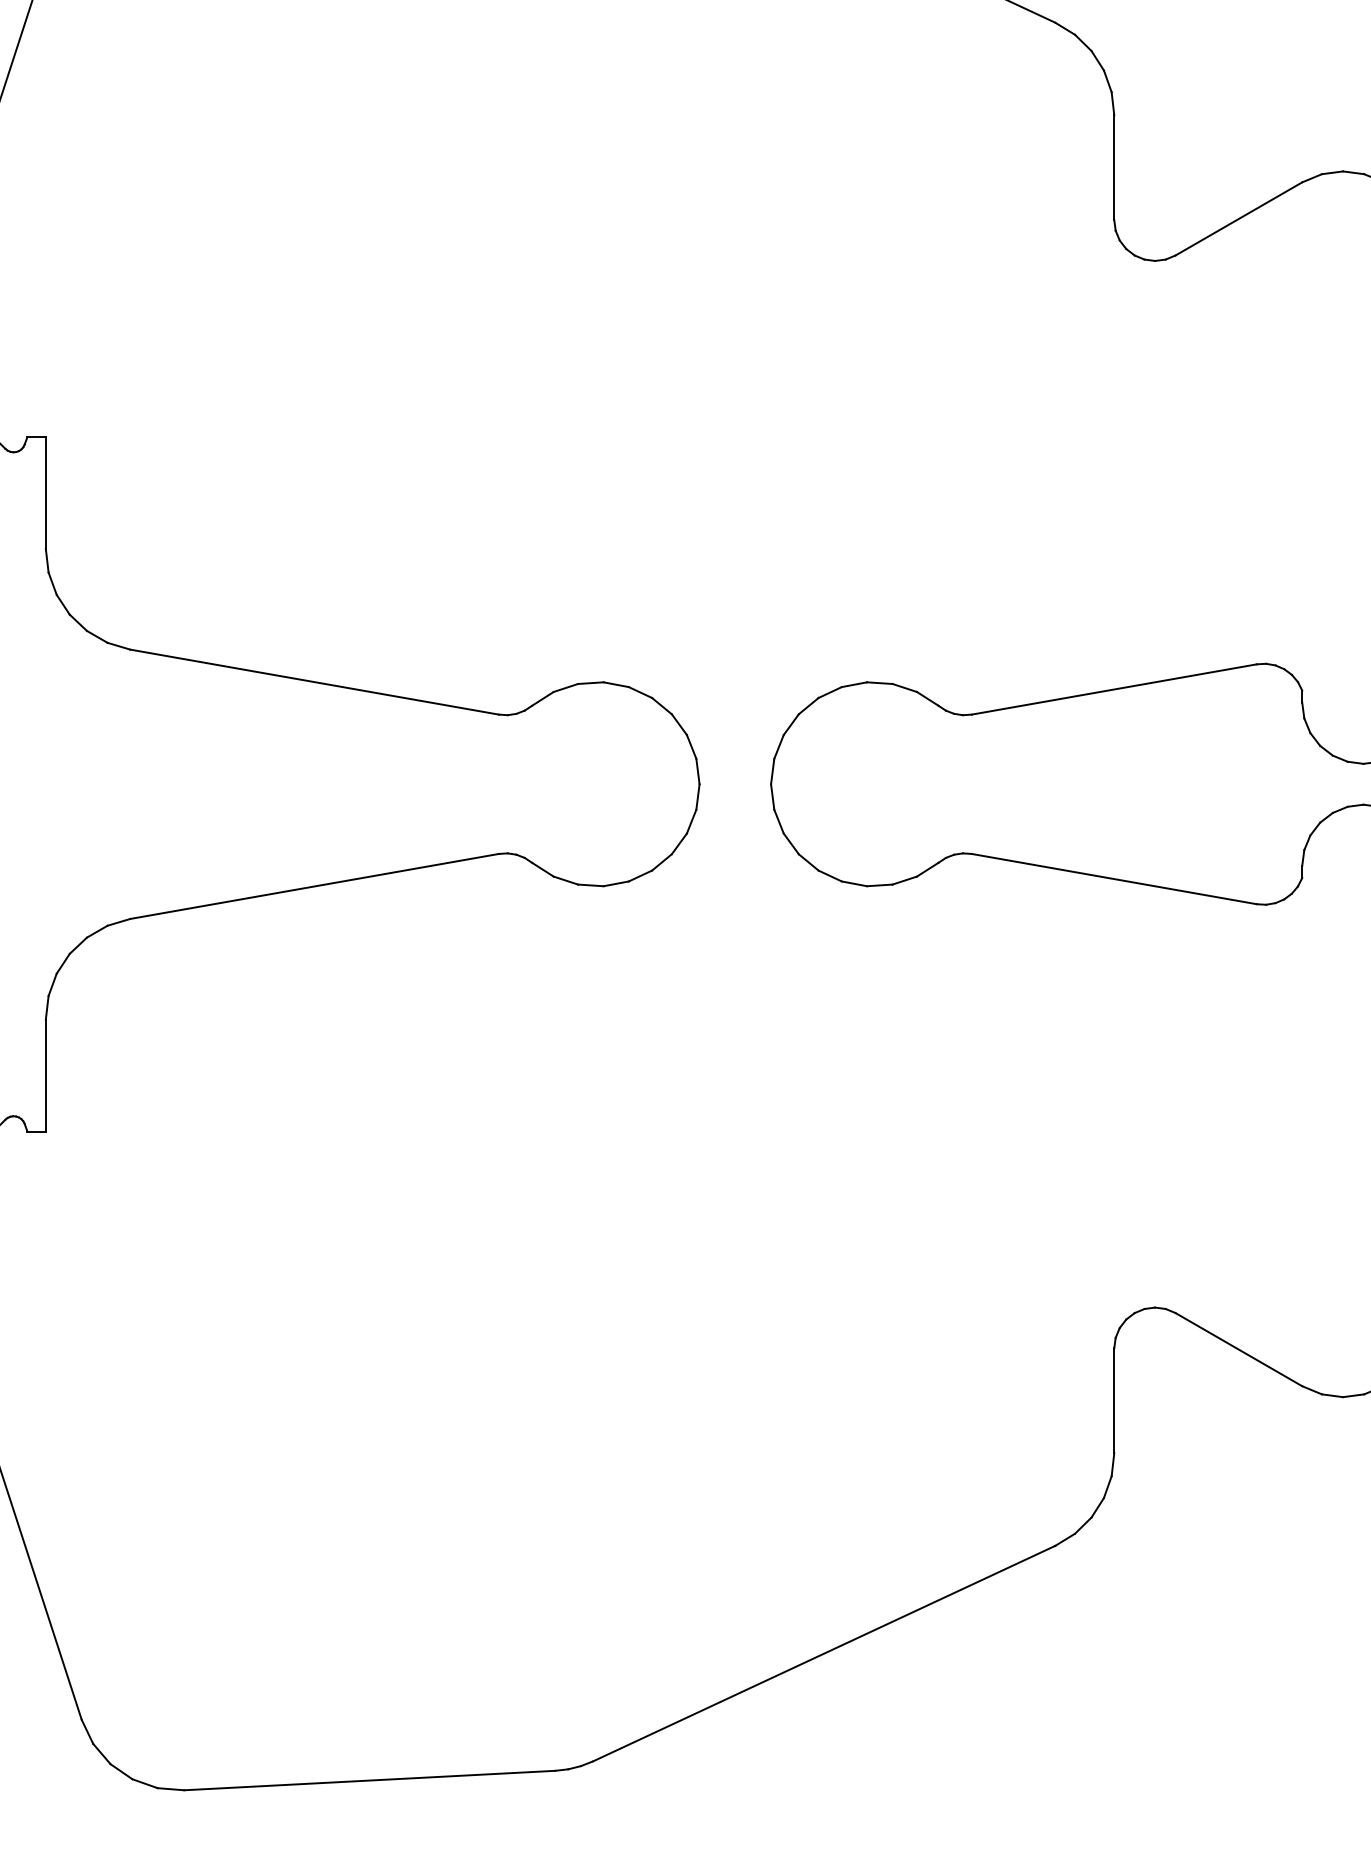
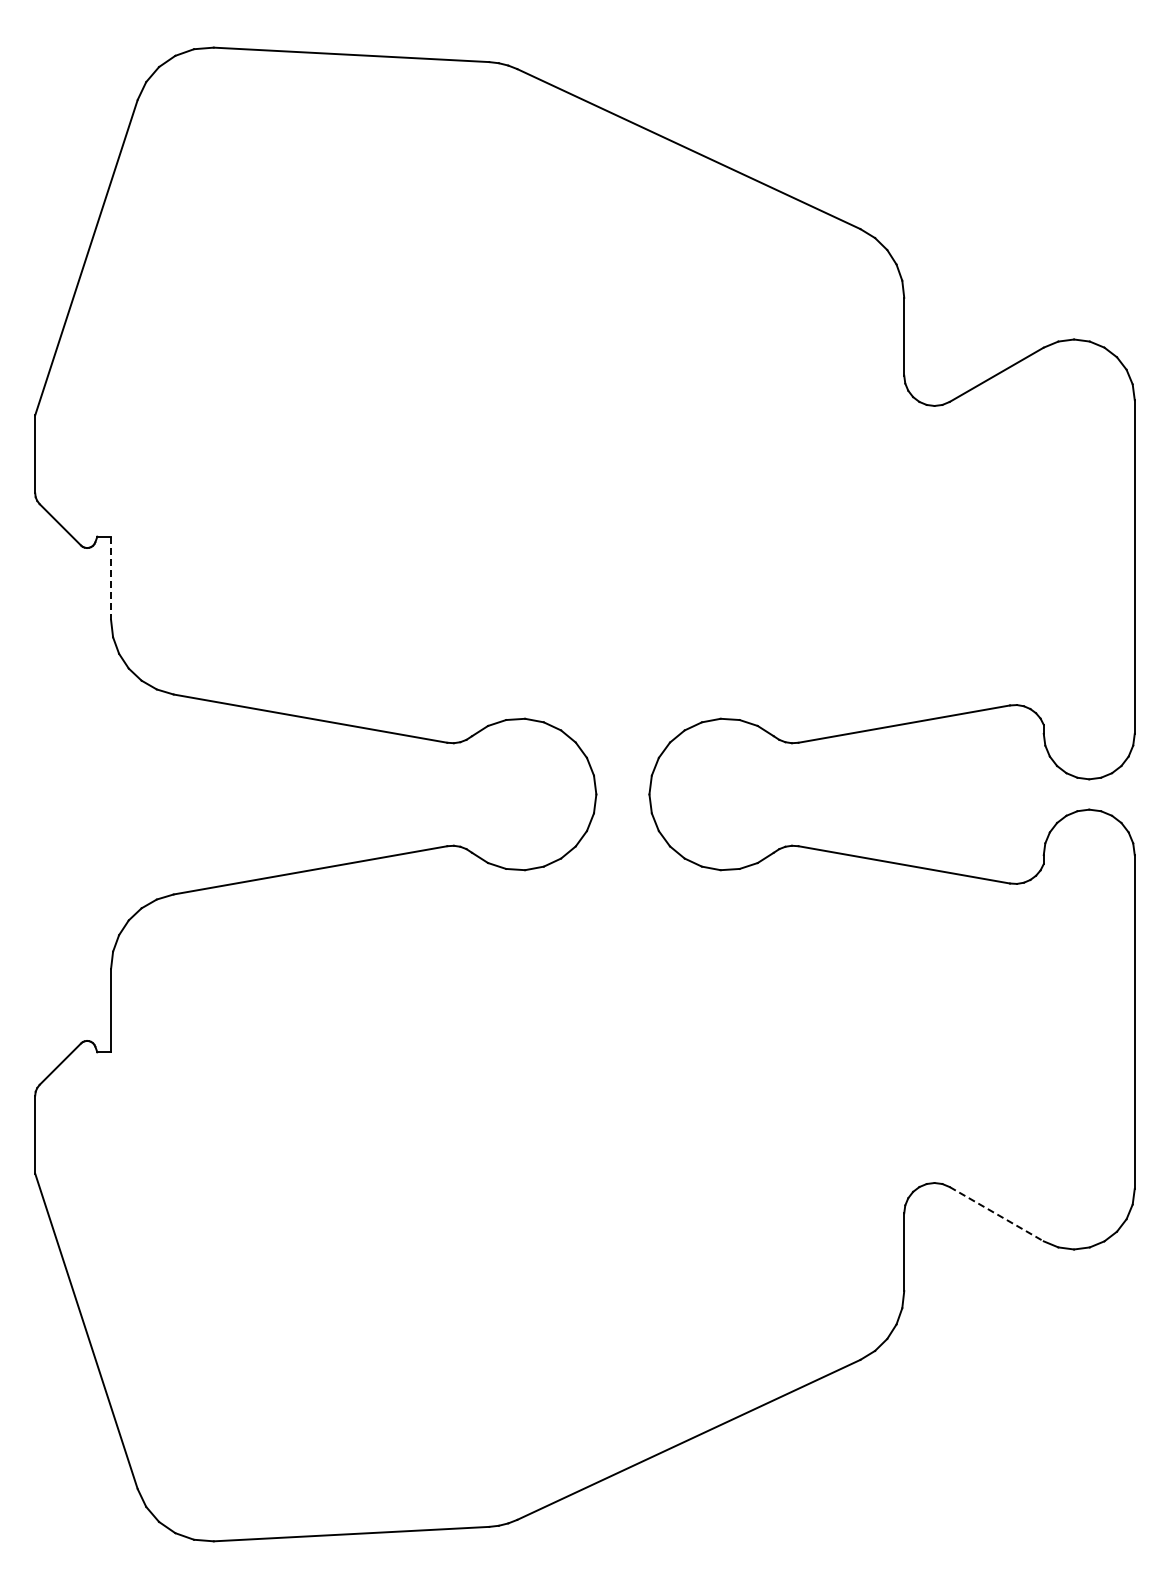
line: (46, 493) -> (111, 578), solid -> dashed
line: (1239, 1350) -> (997, 1214), solid -> dashed

